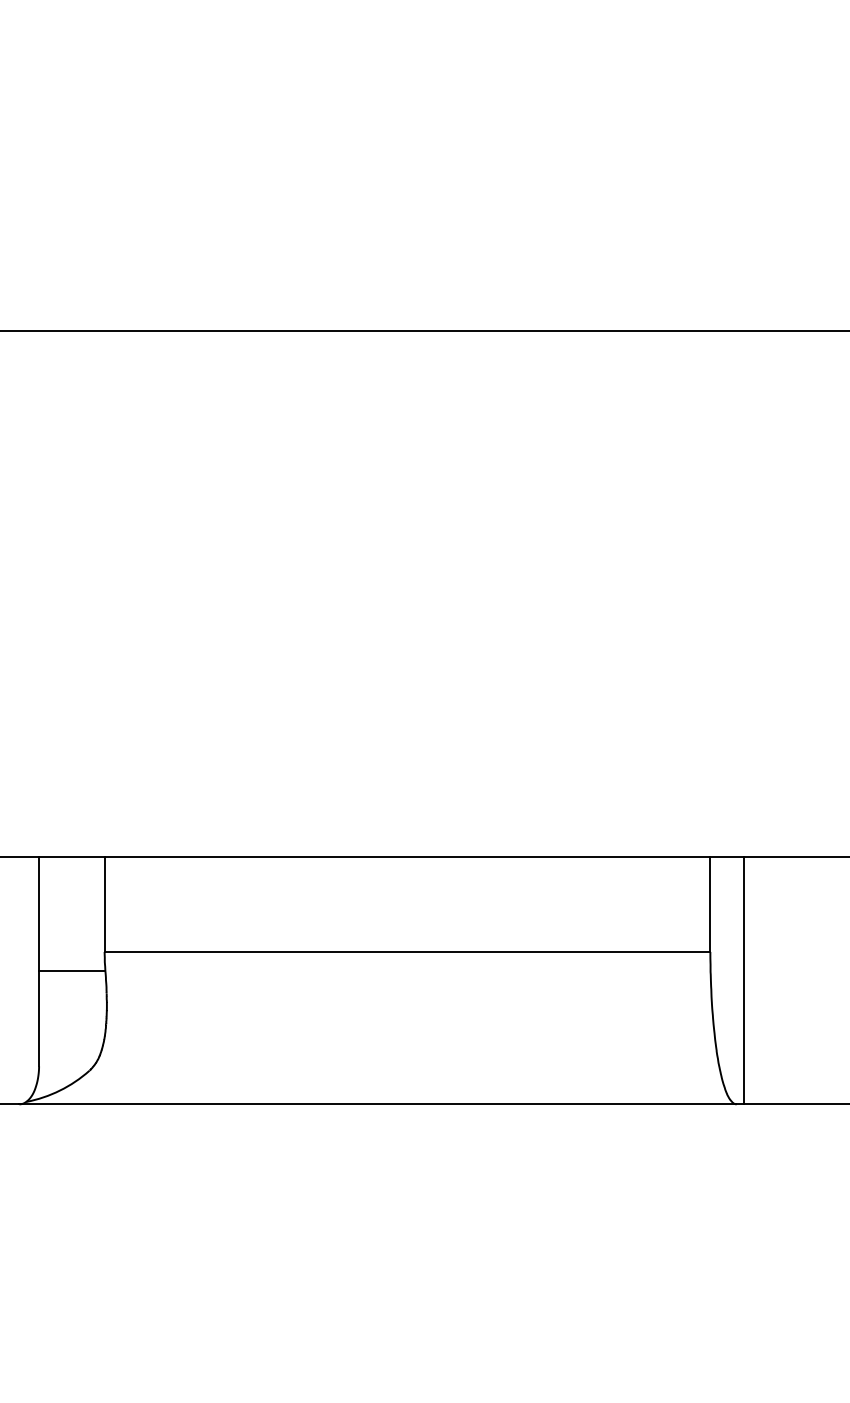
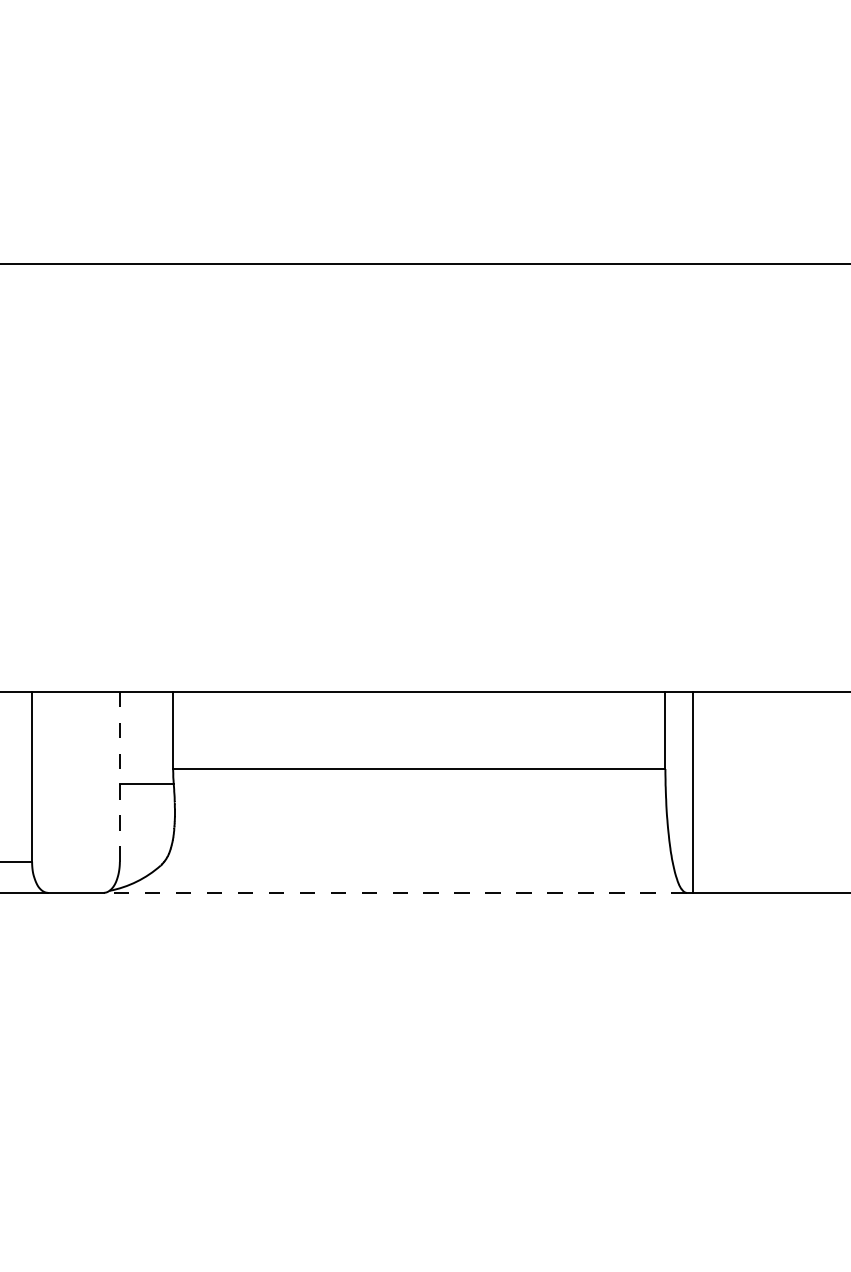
line: (38, 962) -> (119, 777), solid -> dashed
line: (377, 1103) -> (394, 892), solid -> dashed

